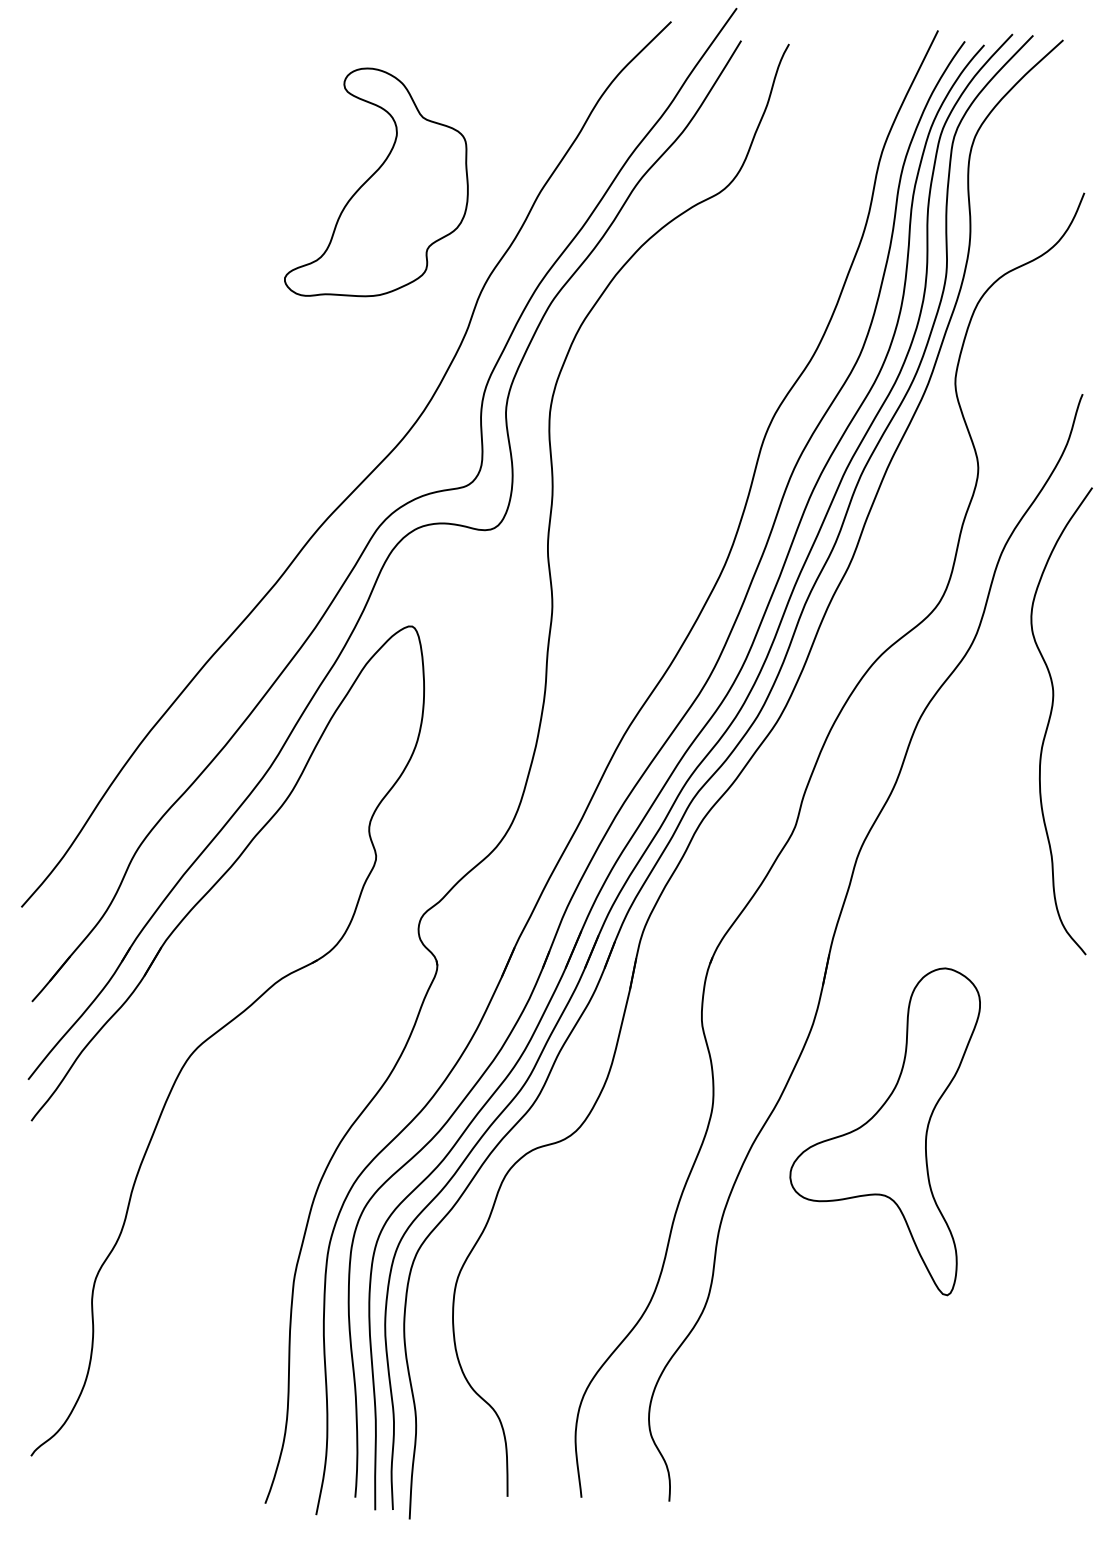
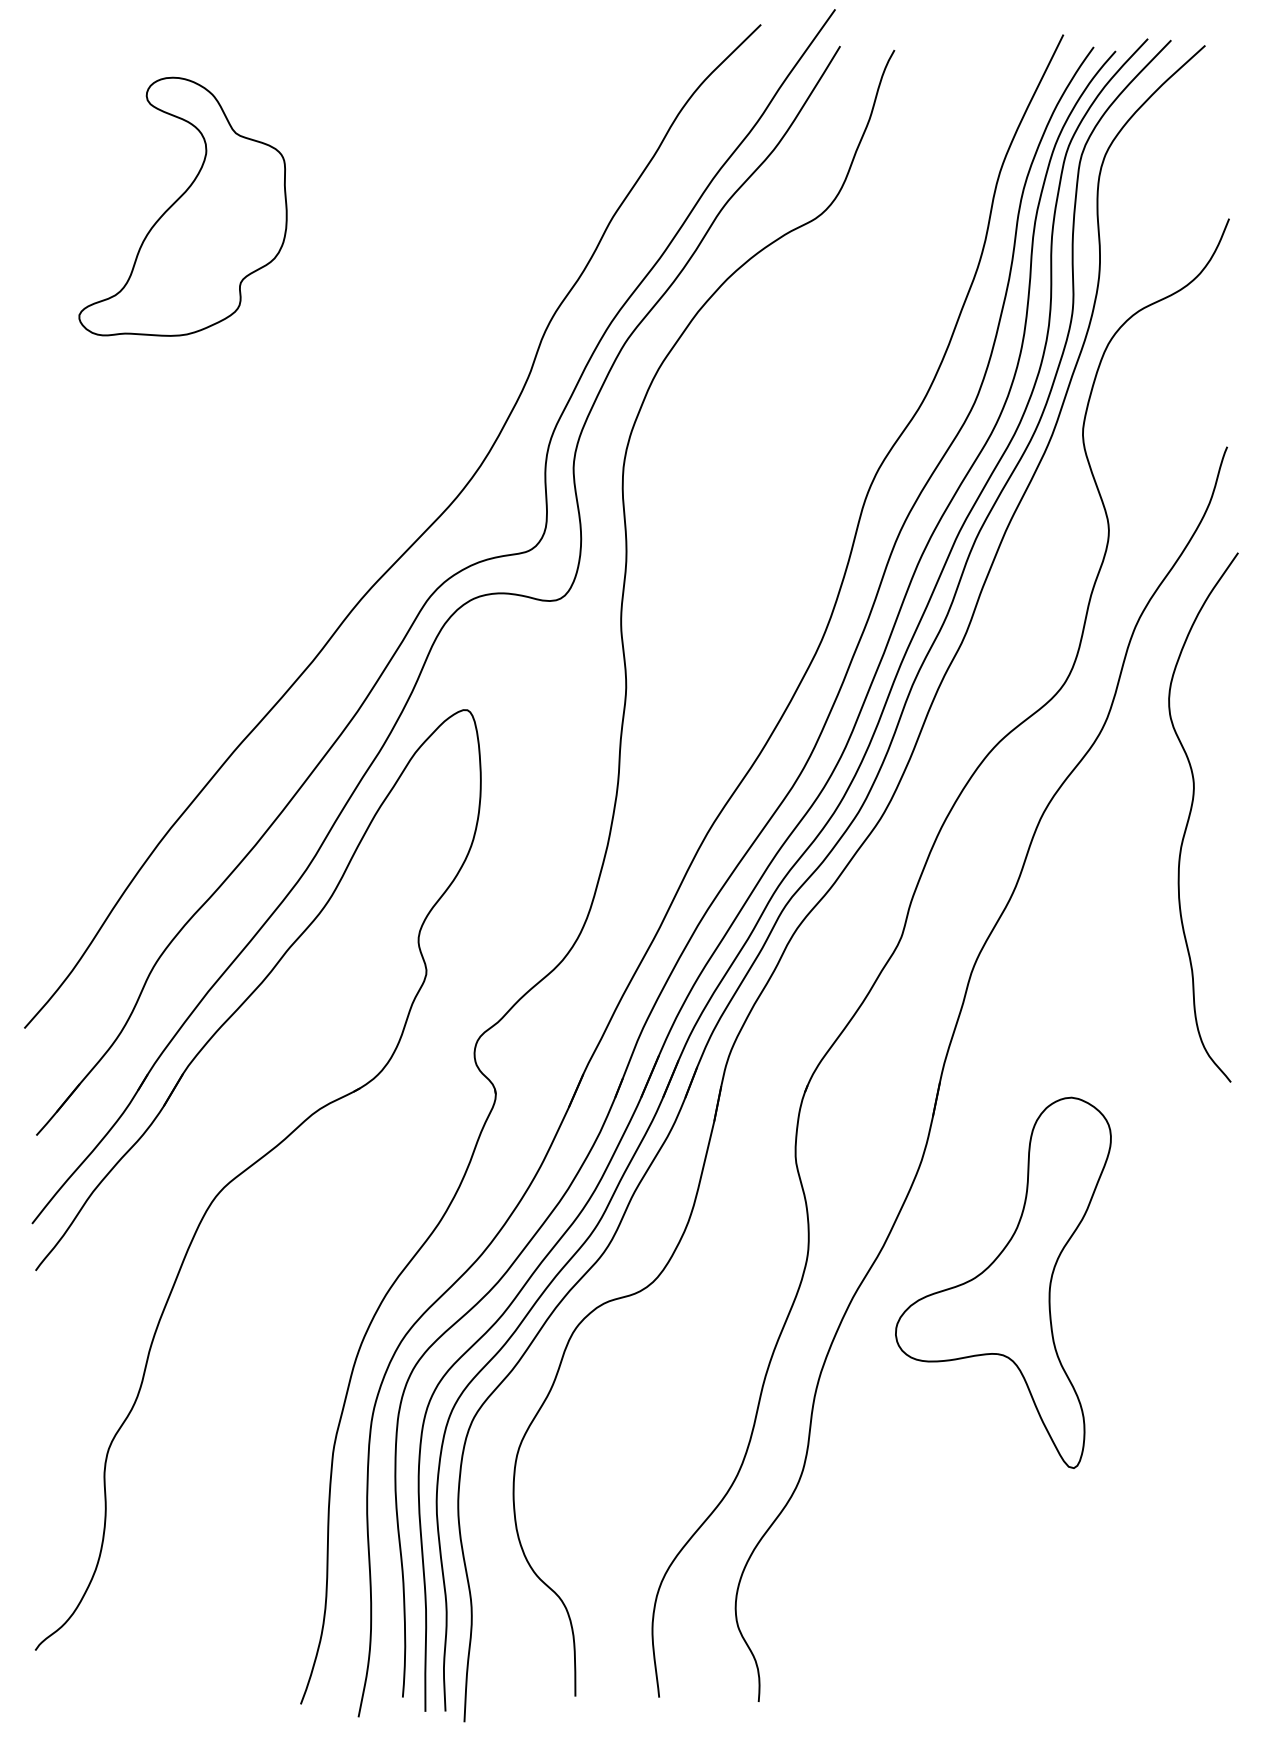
part: (376, 182) -> (183, 206), moved

